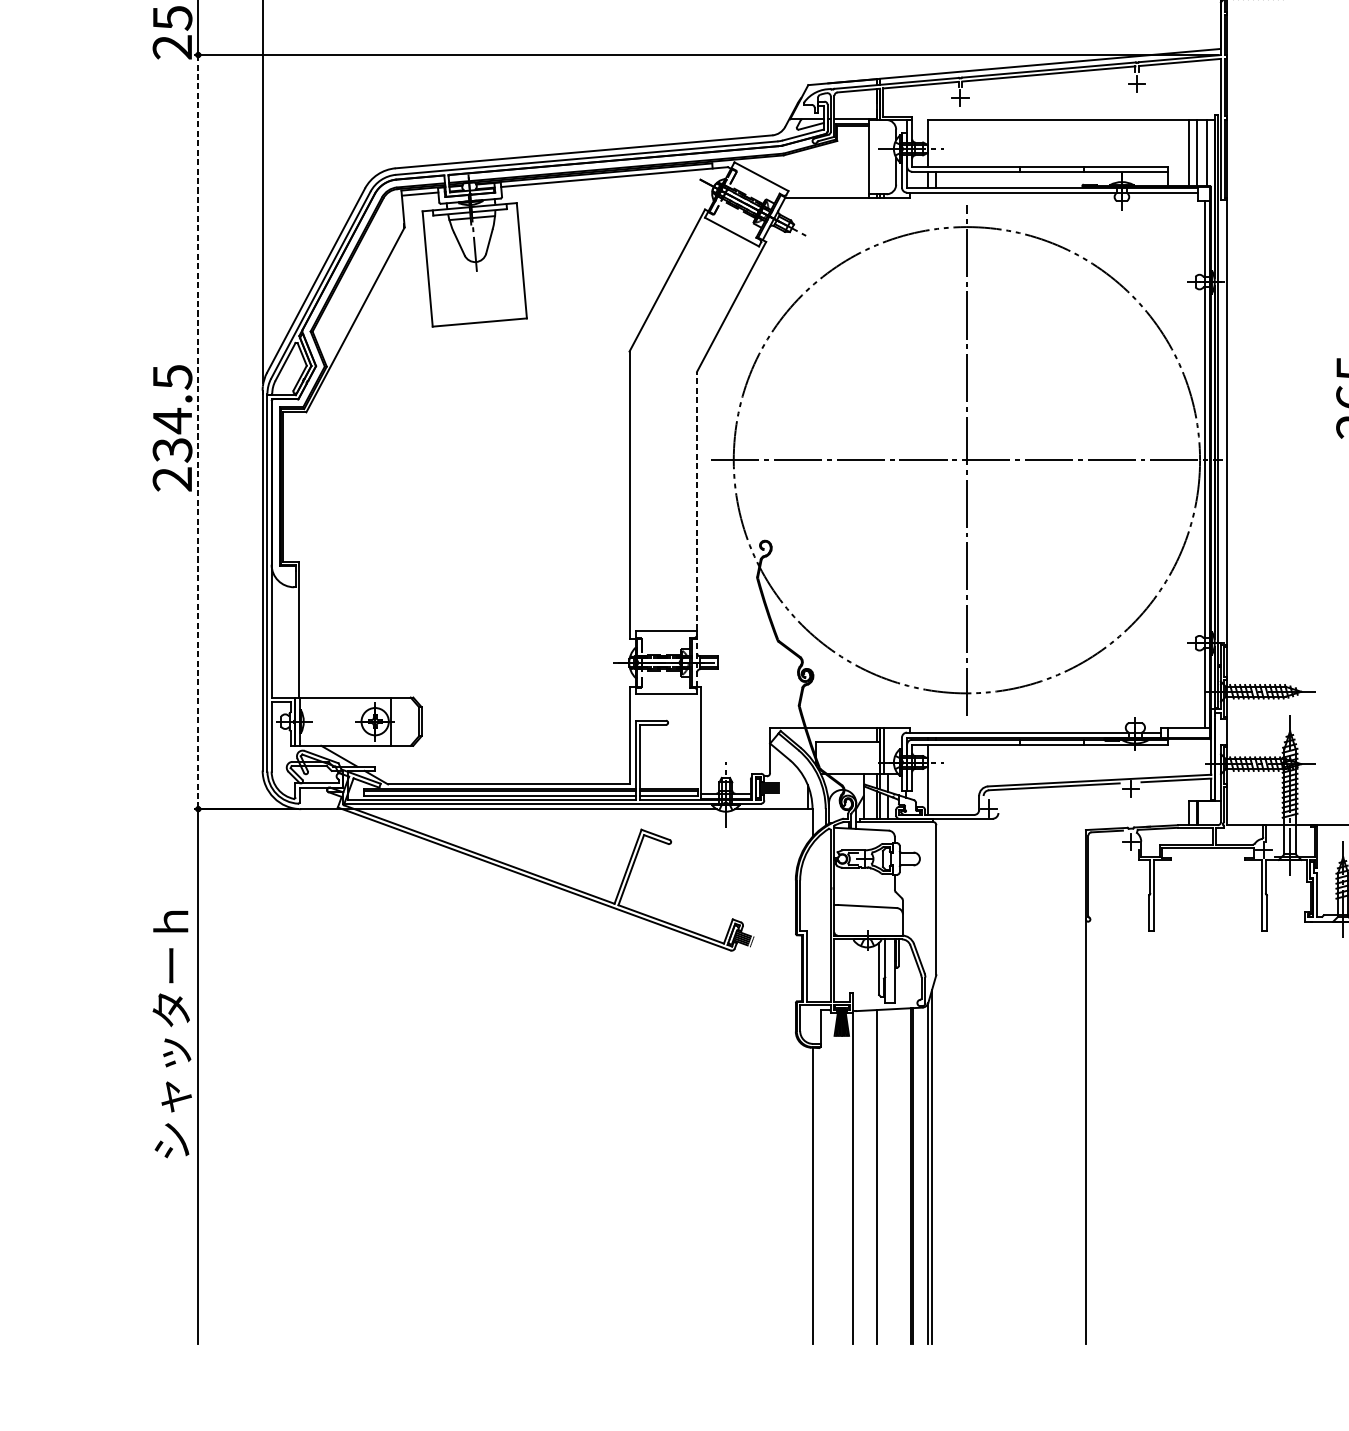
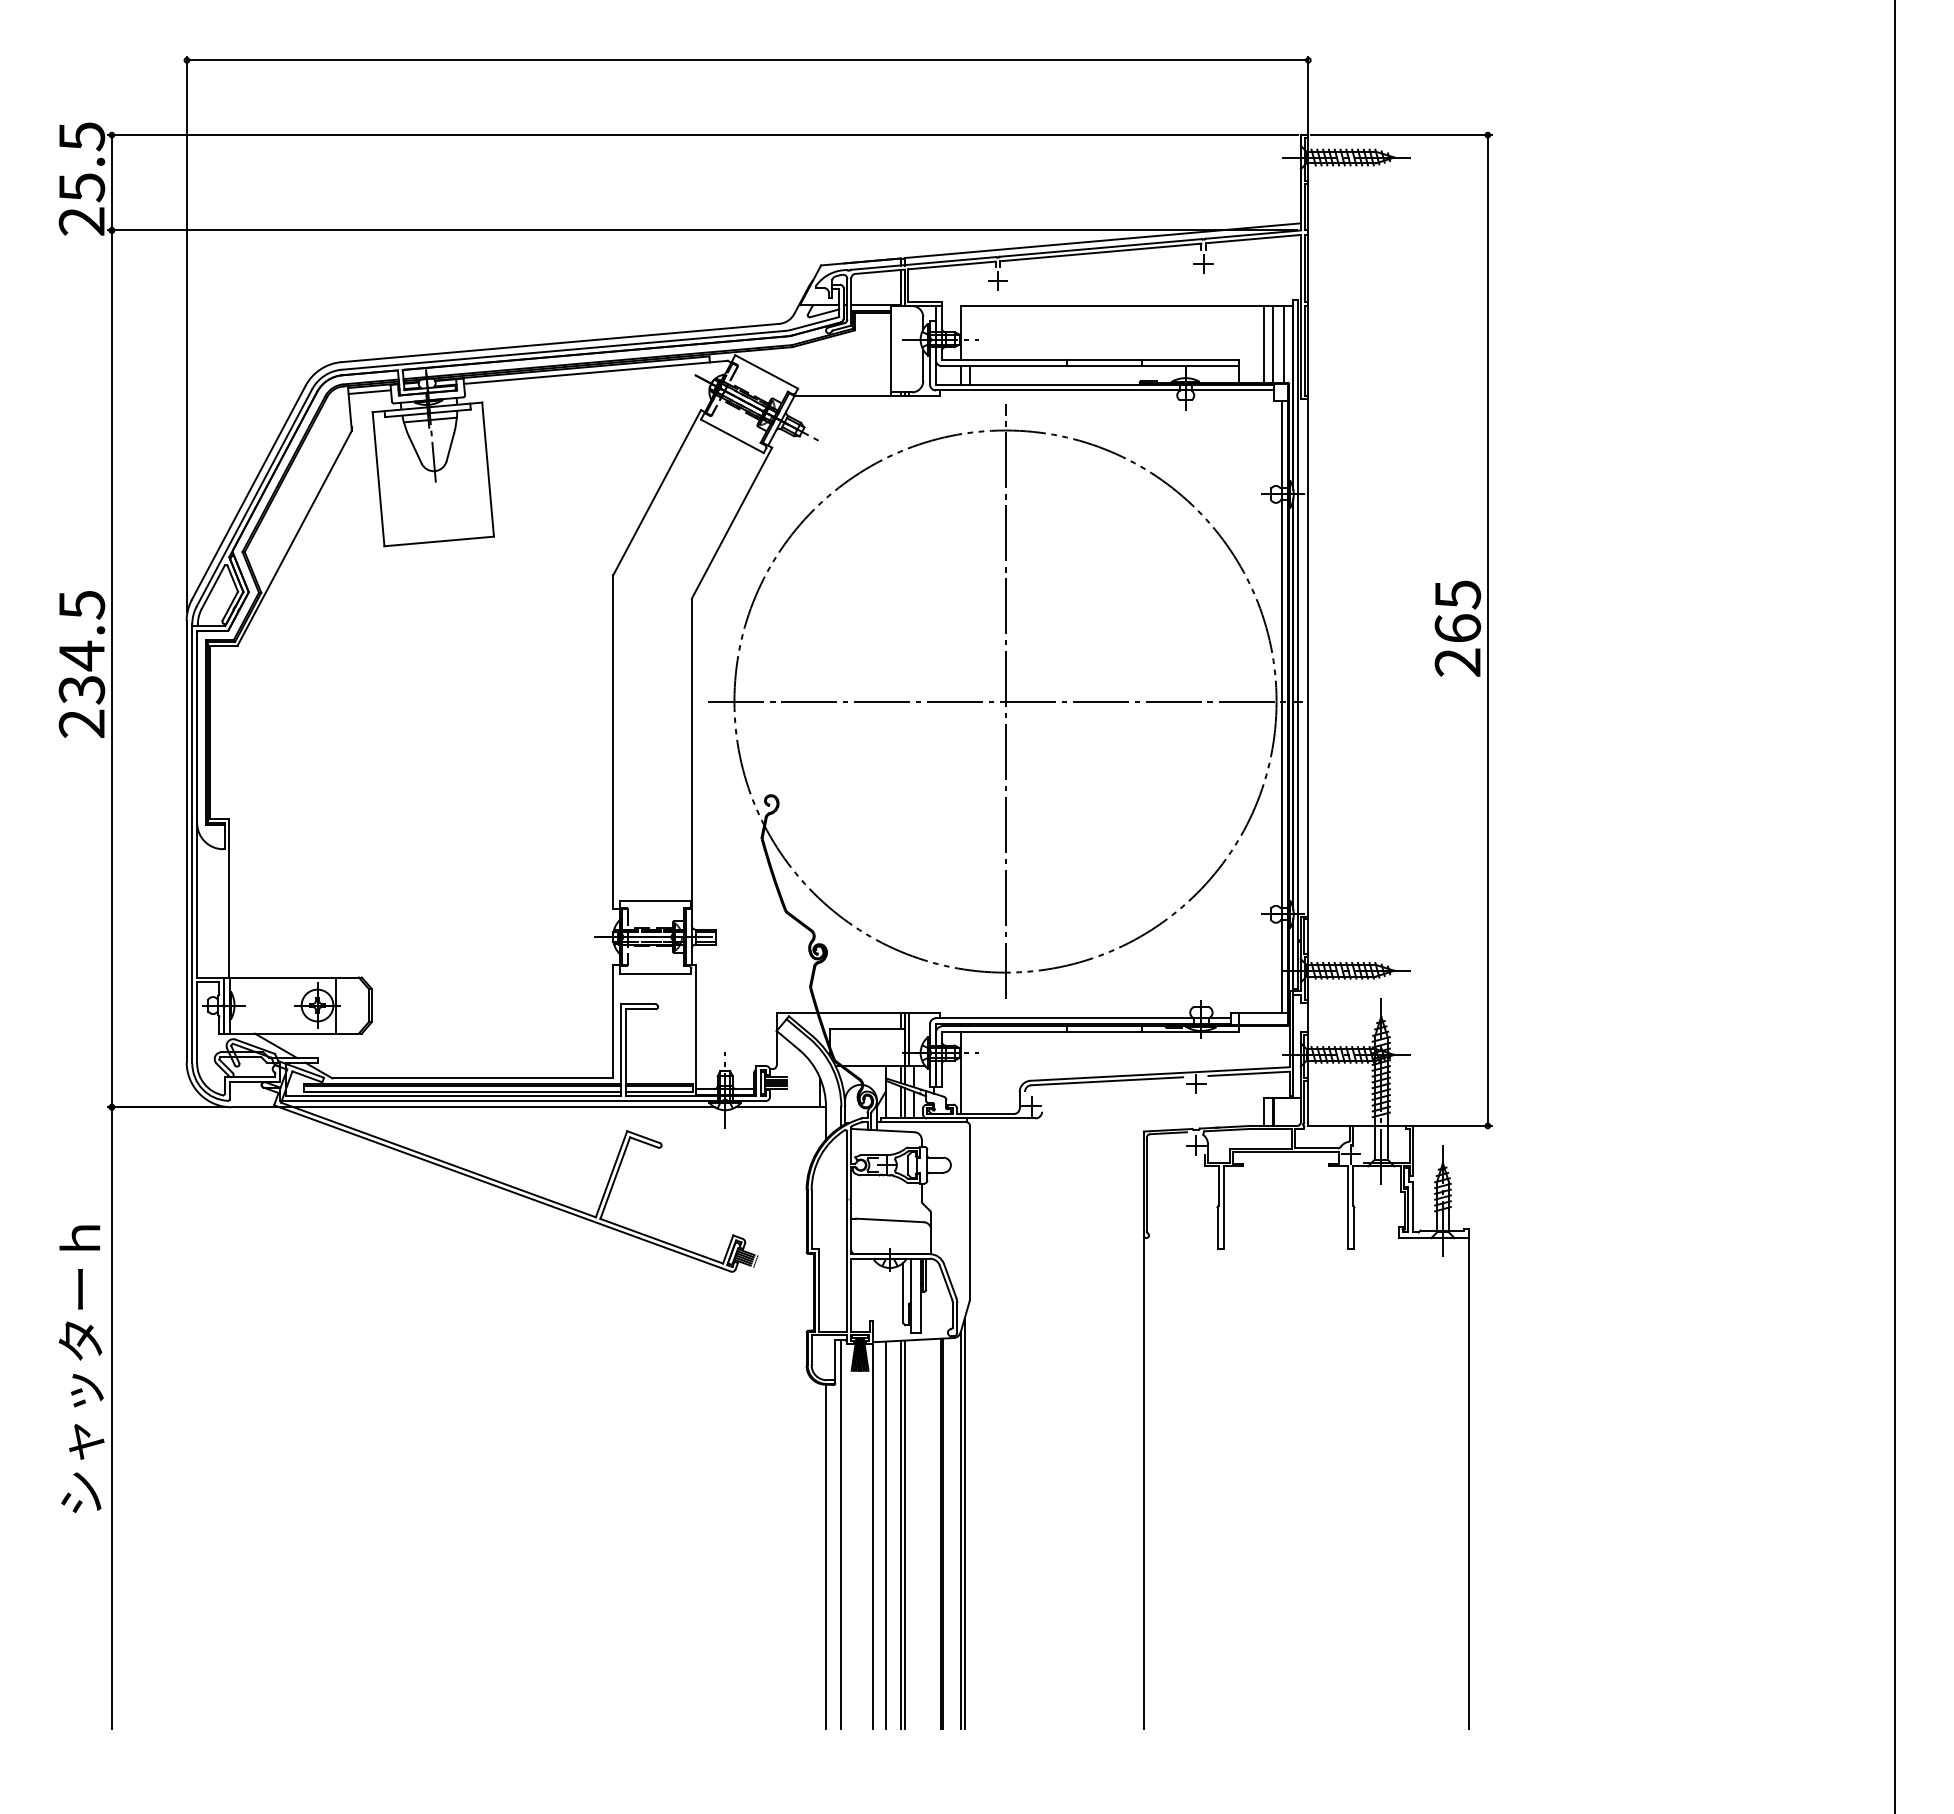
line: (197, 432) -> (111, 669), dashed -> solid
line: (696, 528) -> (691, 781), dashed -> solid
line: (825, 1176) -> (841, 1534), added
line: (863, 1176) -> (885, 1534), added
line: (880, 1176) -> (904, 1534), added

